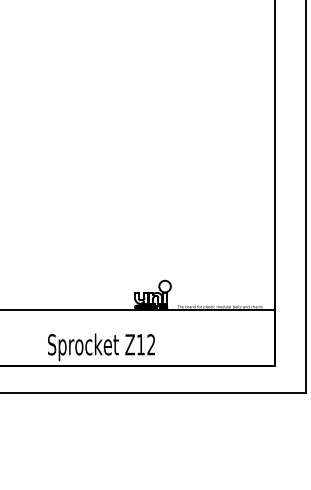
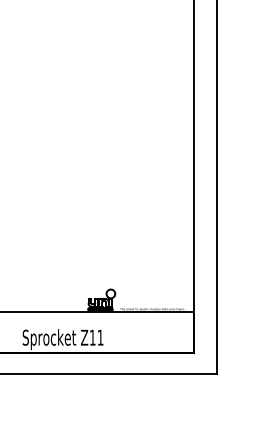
text: (151, 344) -> (100, 337), Z12 -> Z11

